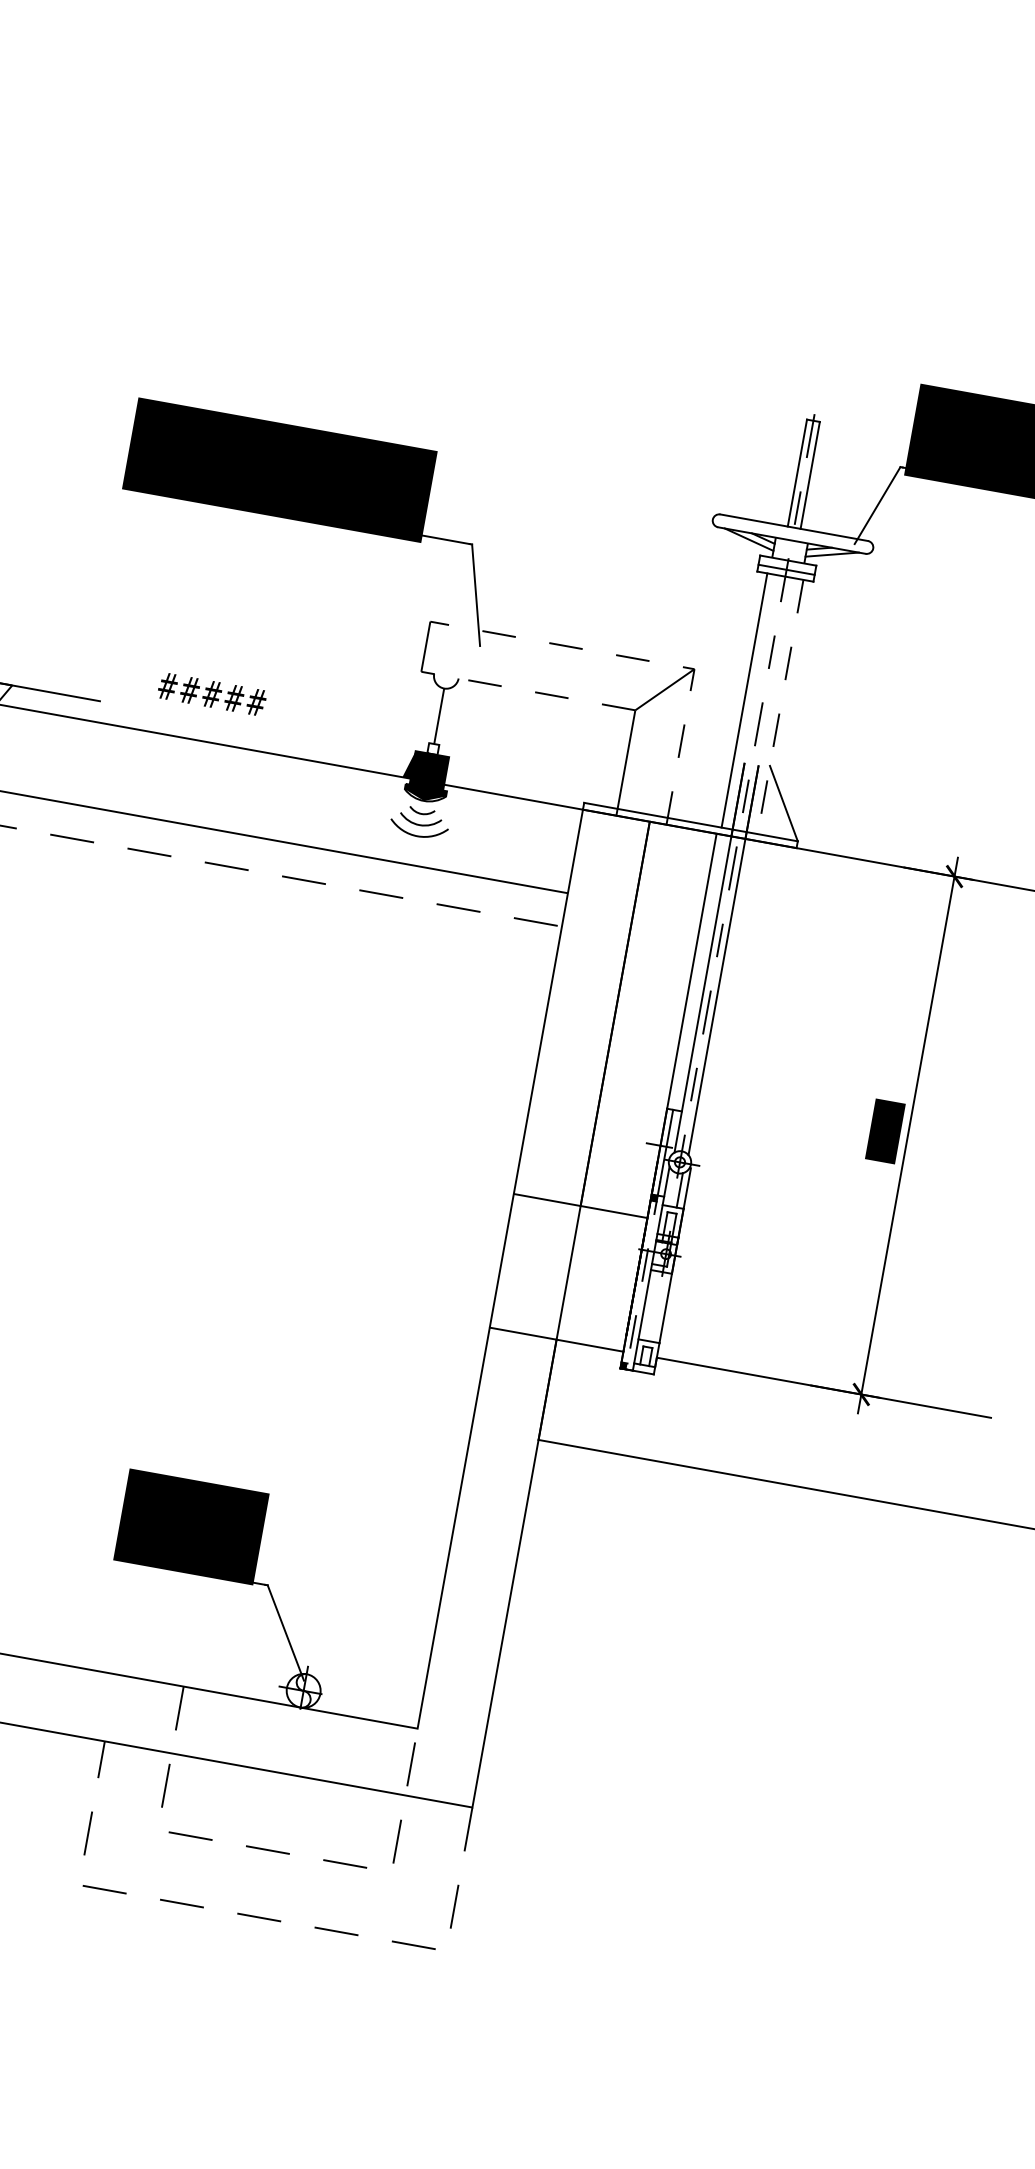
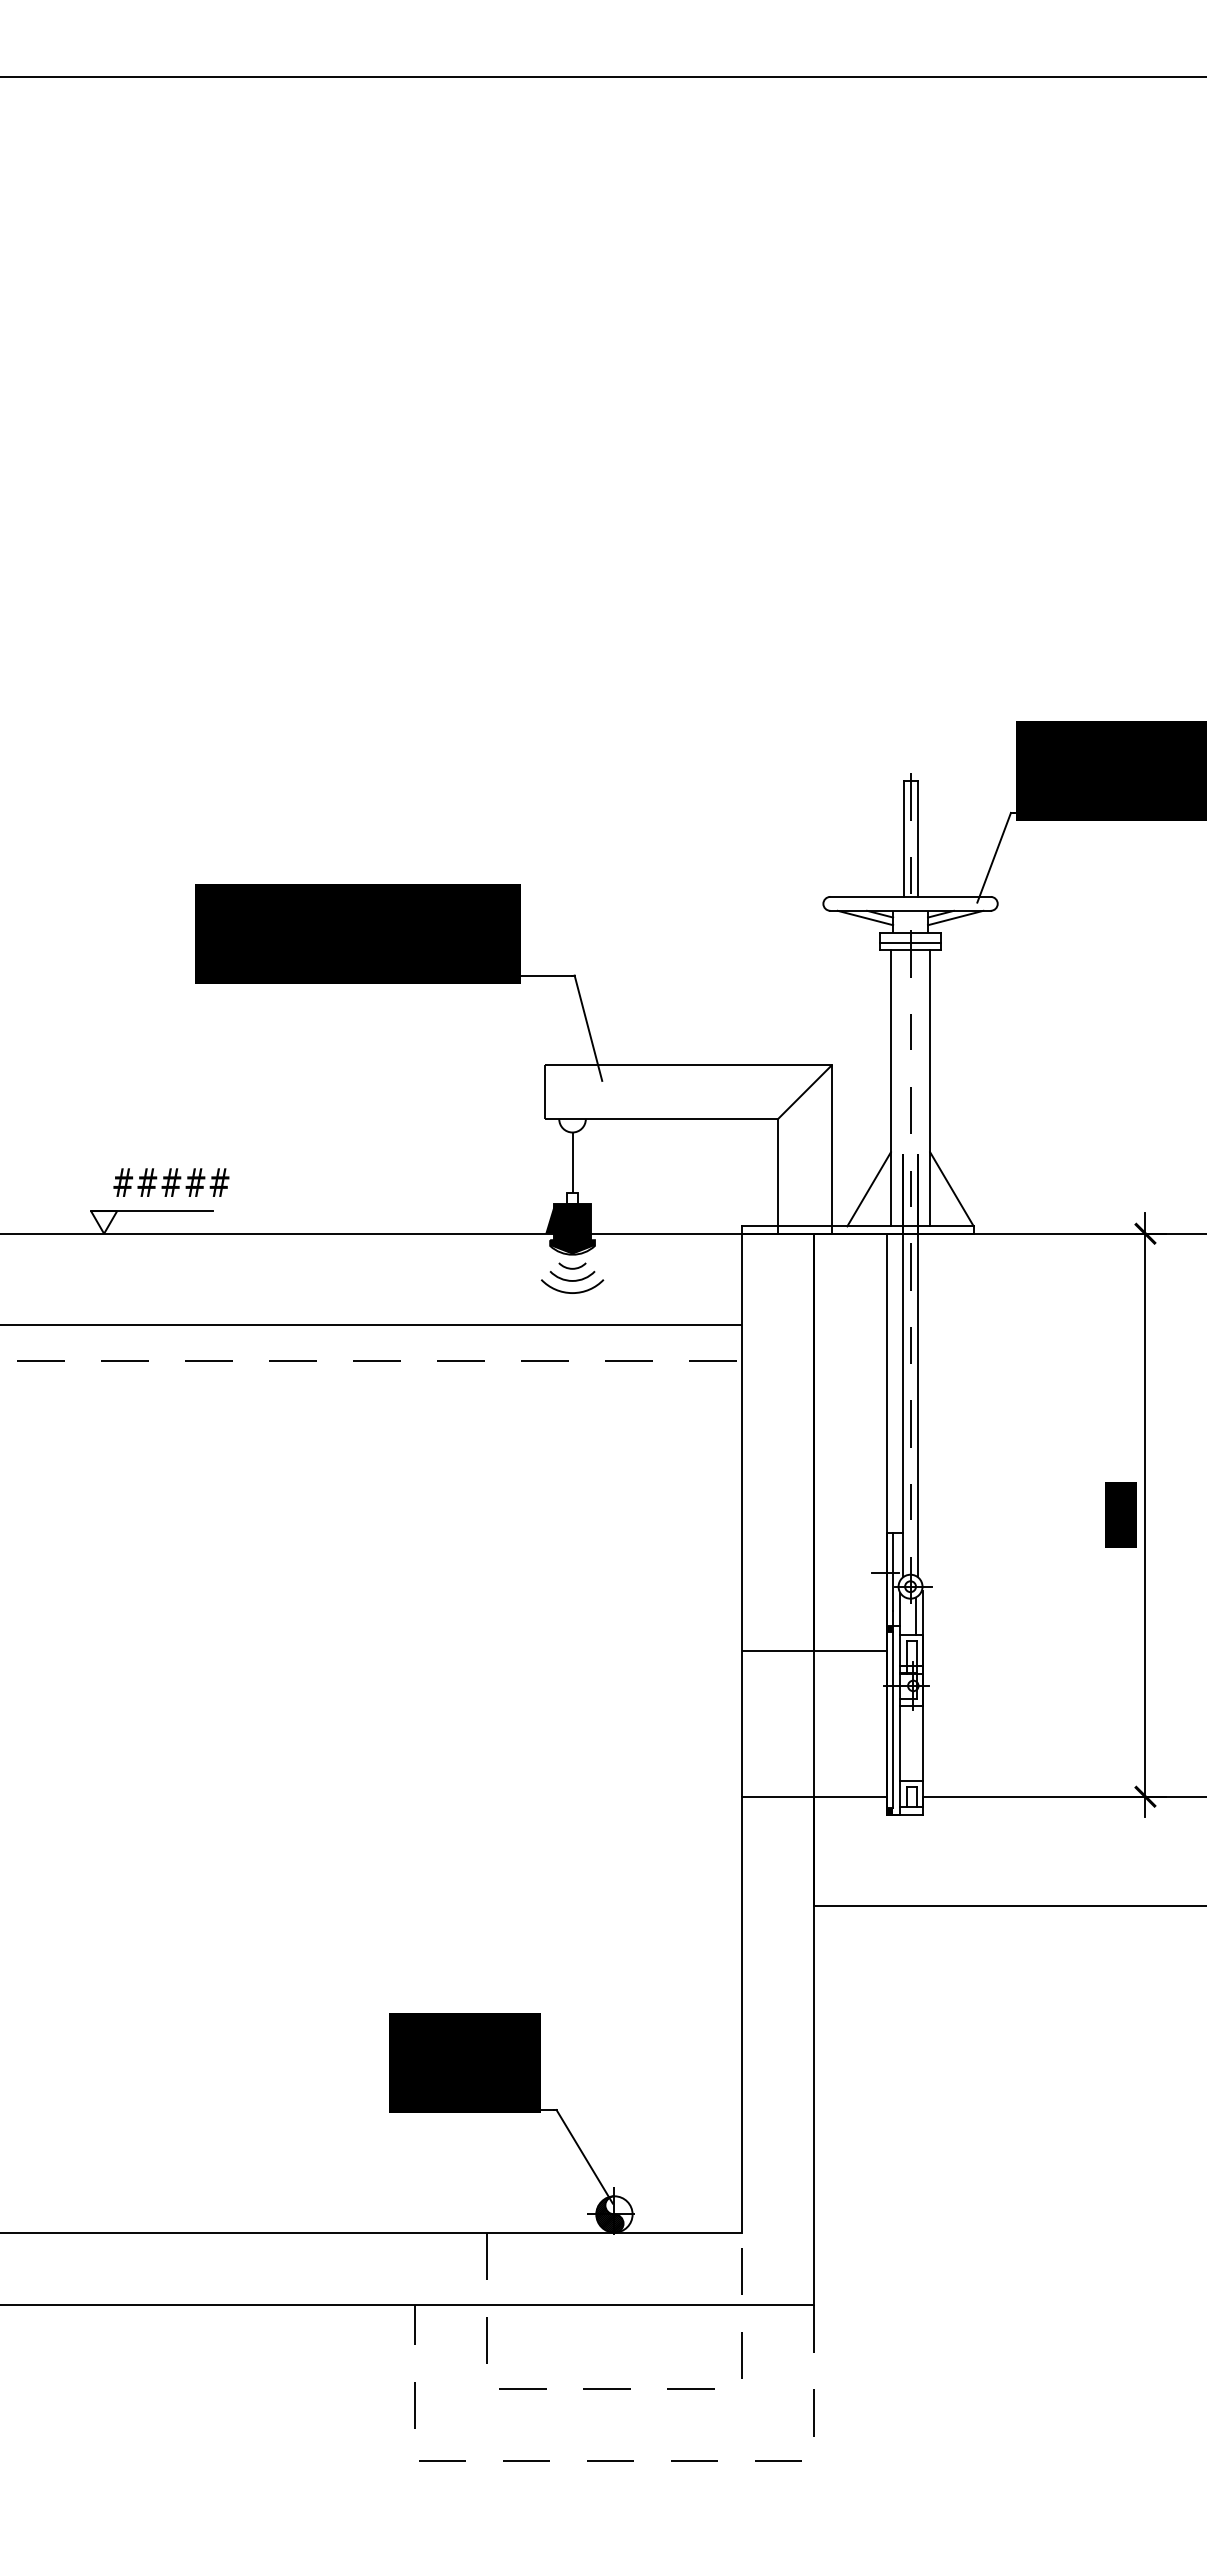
line: (640, 659) -> (773, 1064), dashed -> solid
line: (528, 691) -> (661, 1119), dashed -> solid
text: (212, 694) -> (171, 1182), moved
line: (780, 707) -> (930, 1088), dashed -> solid
line: (707, 789) -> (868, 1189), added
line: (643, 1272) -> (893, 1709), dashed -> solid
hatch: (299, 1690) -> (609, 2214), added

